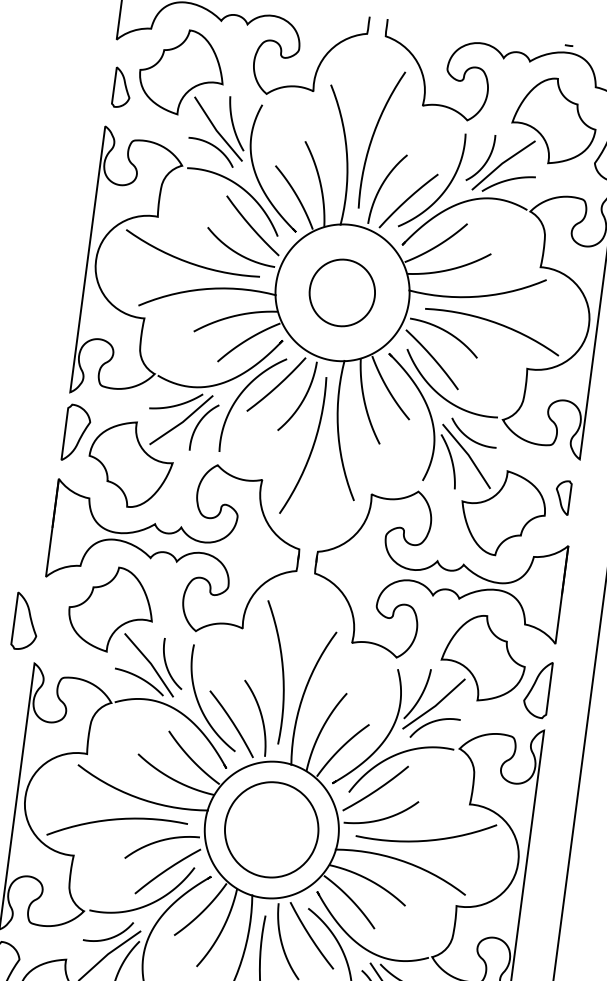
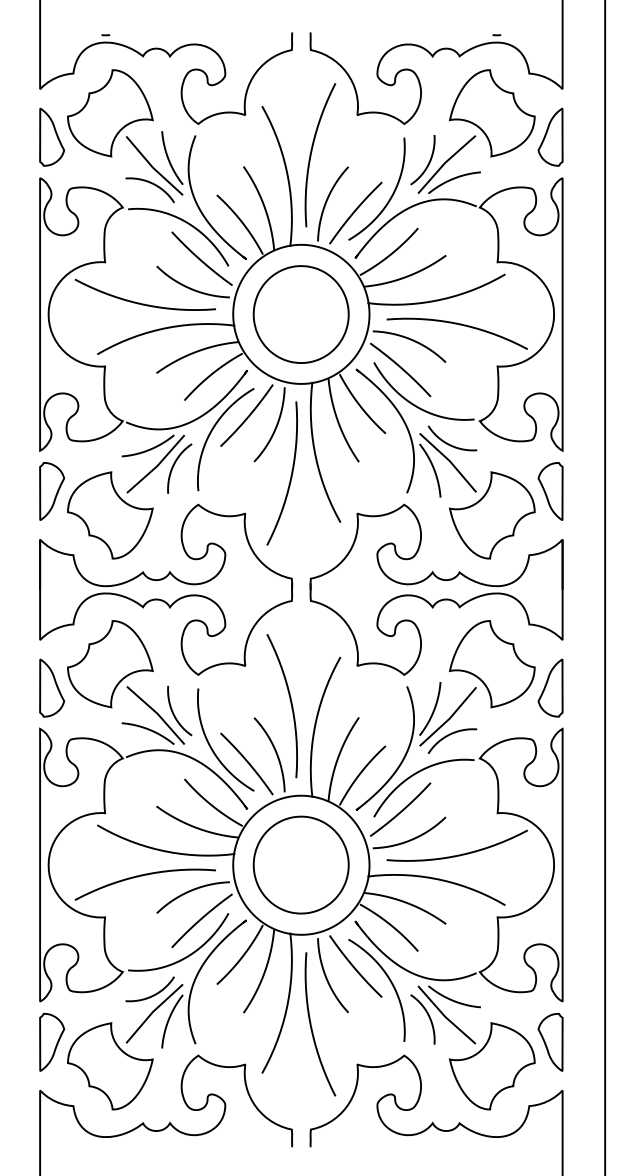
part: (122, 87) -> (52, 136), size x1.43
part: (341, 292) -> (300, 314), size x1.43
part: (562, 497) -> (550, 491), size x1.67
part: (25, 621) -> (51, 687), moved

